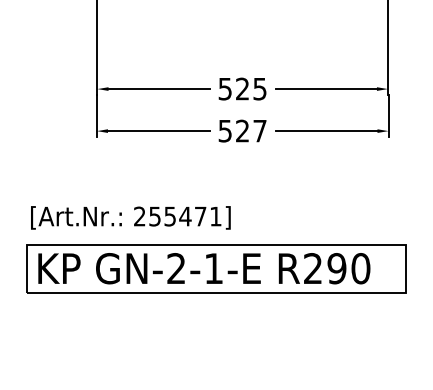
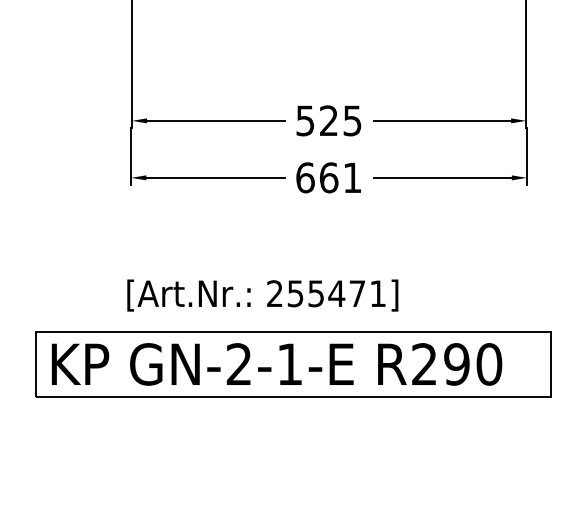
text: (242, 130) -> (328, 177), 527 -> 661
text: (130, 217) -> (262, 295), moved

